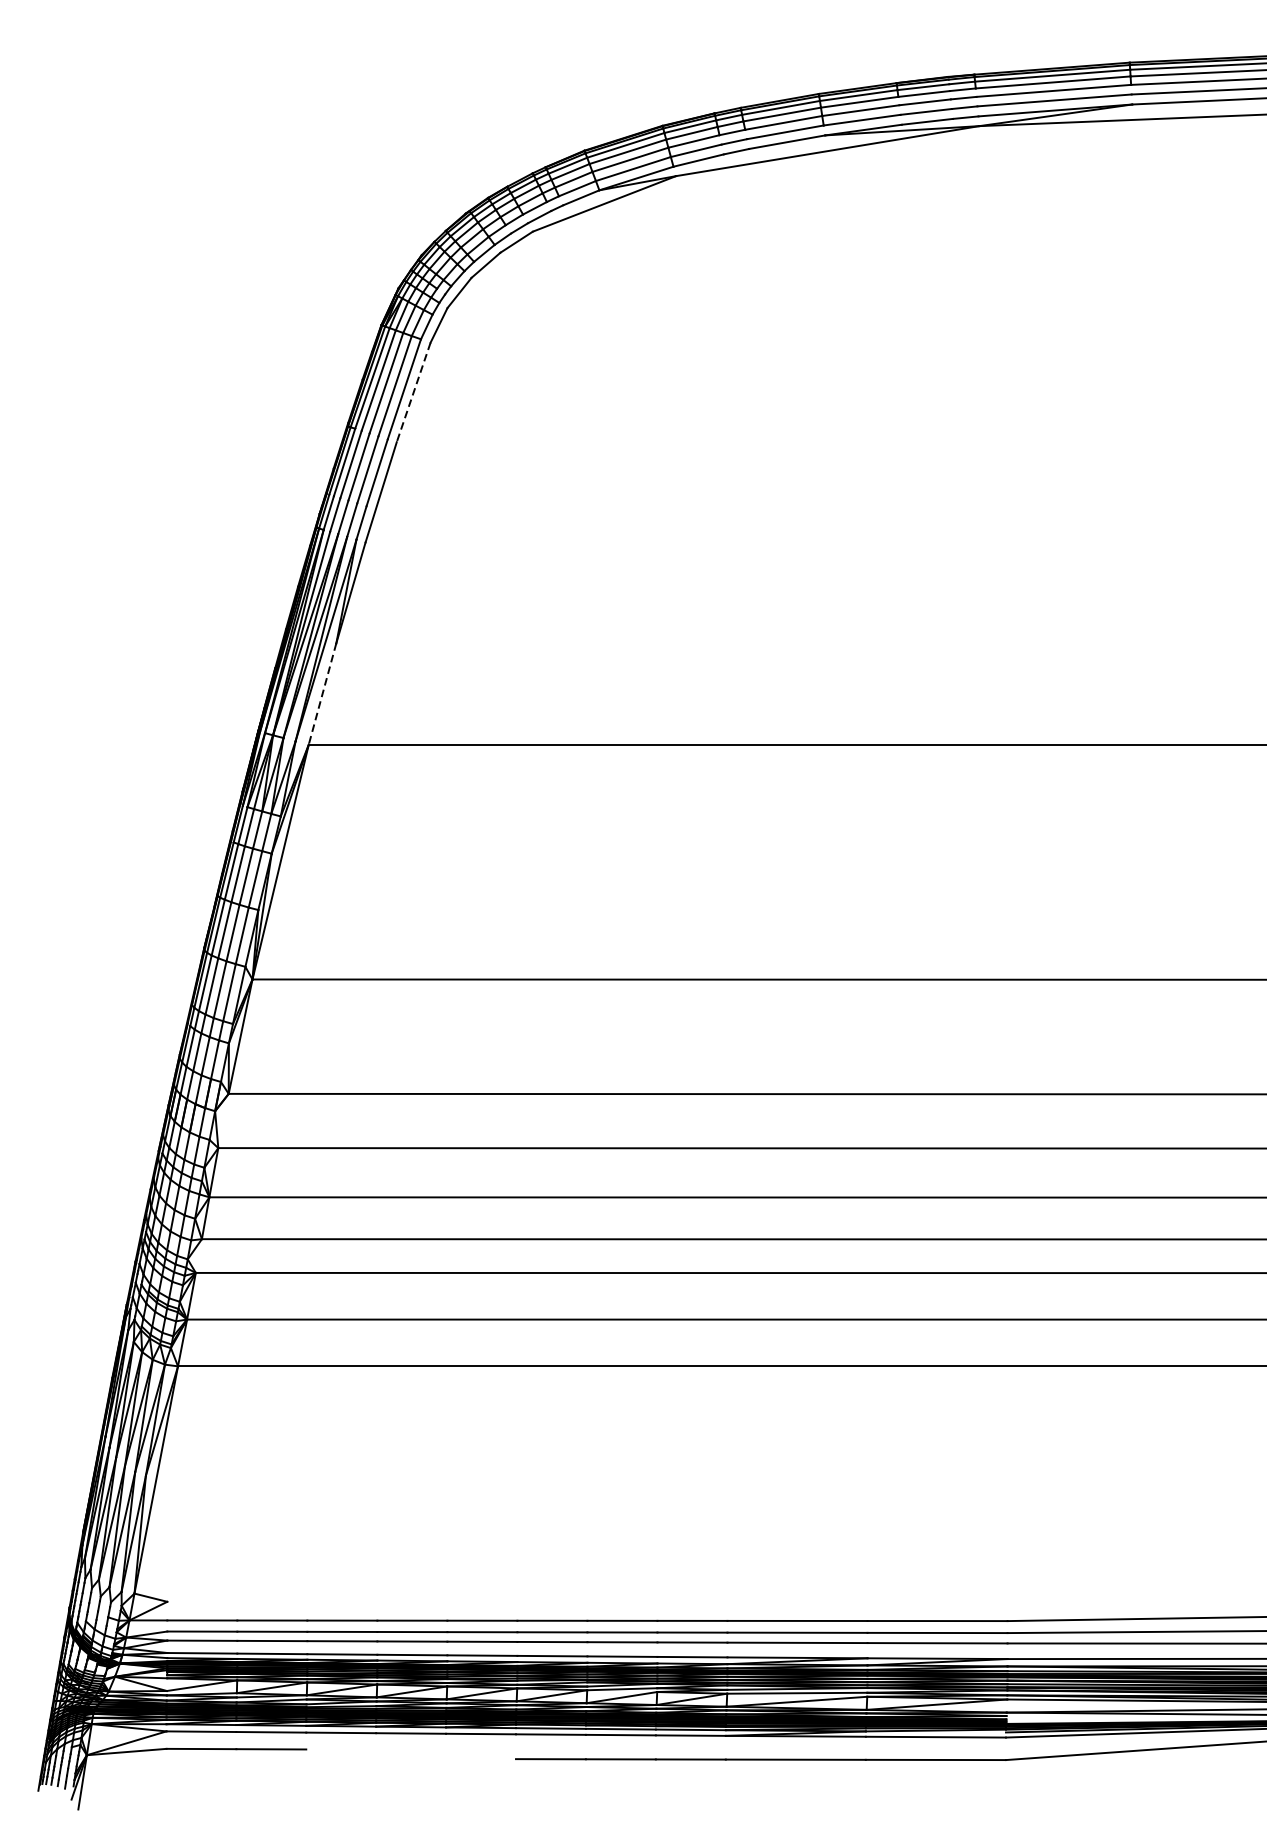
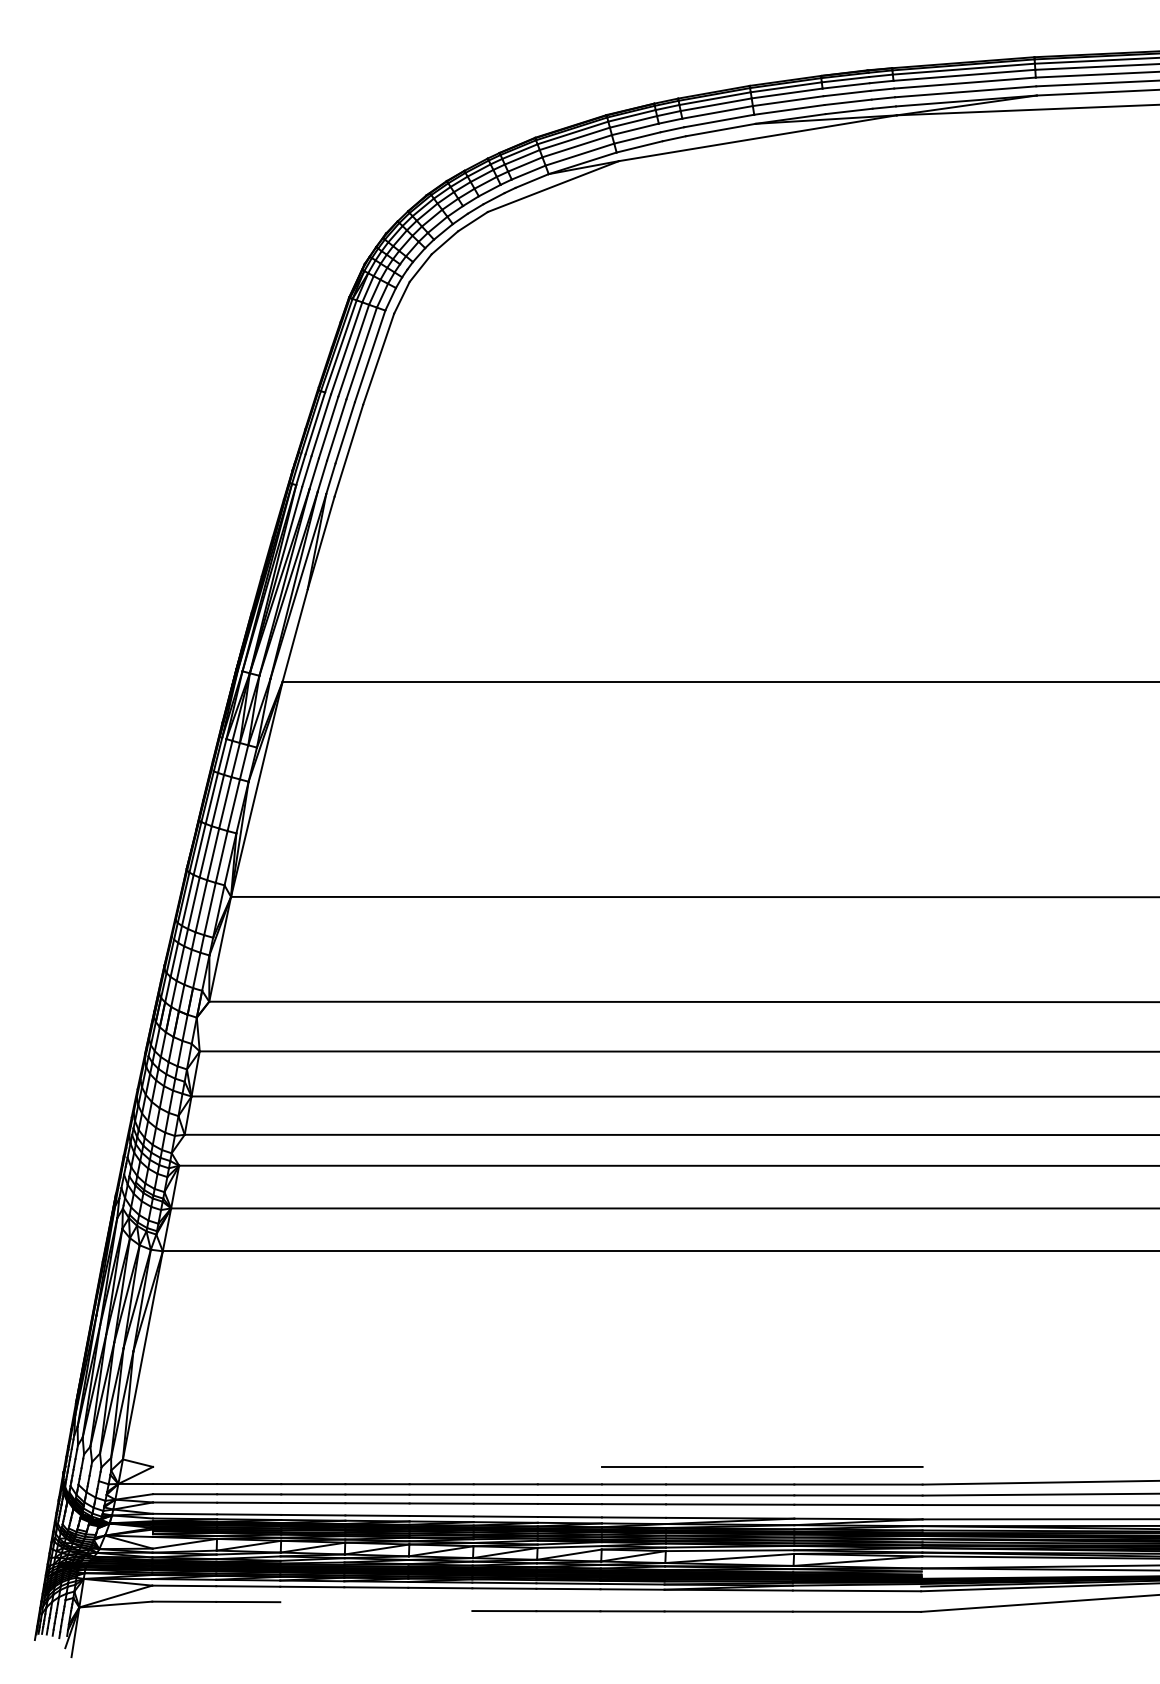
line: (413, 392) -> (378, 359), dashed -> solid
line: (322, 694) -> (295, 635), dashed -> solid
line: (832, 1601) -> (762, 1466), added

